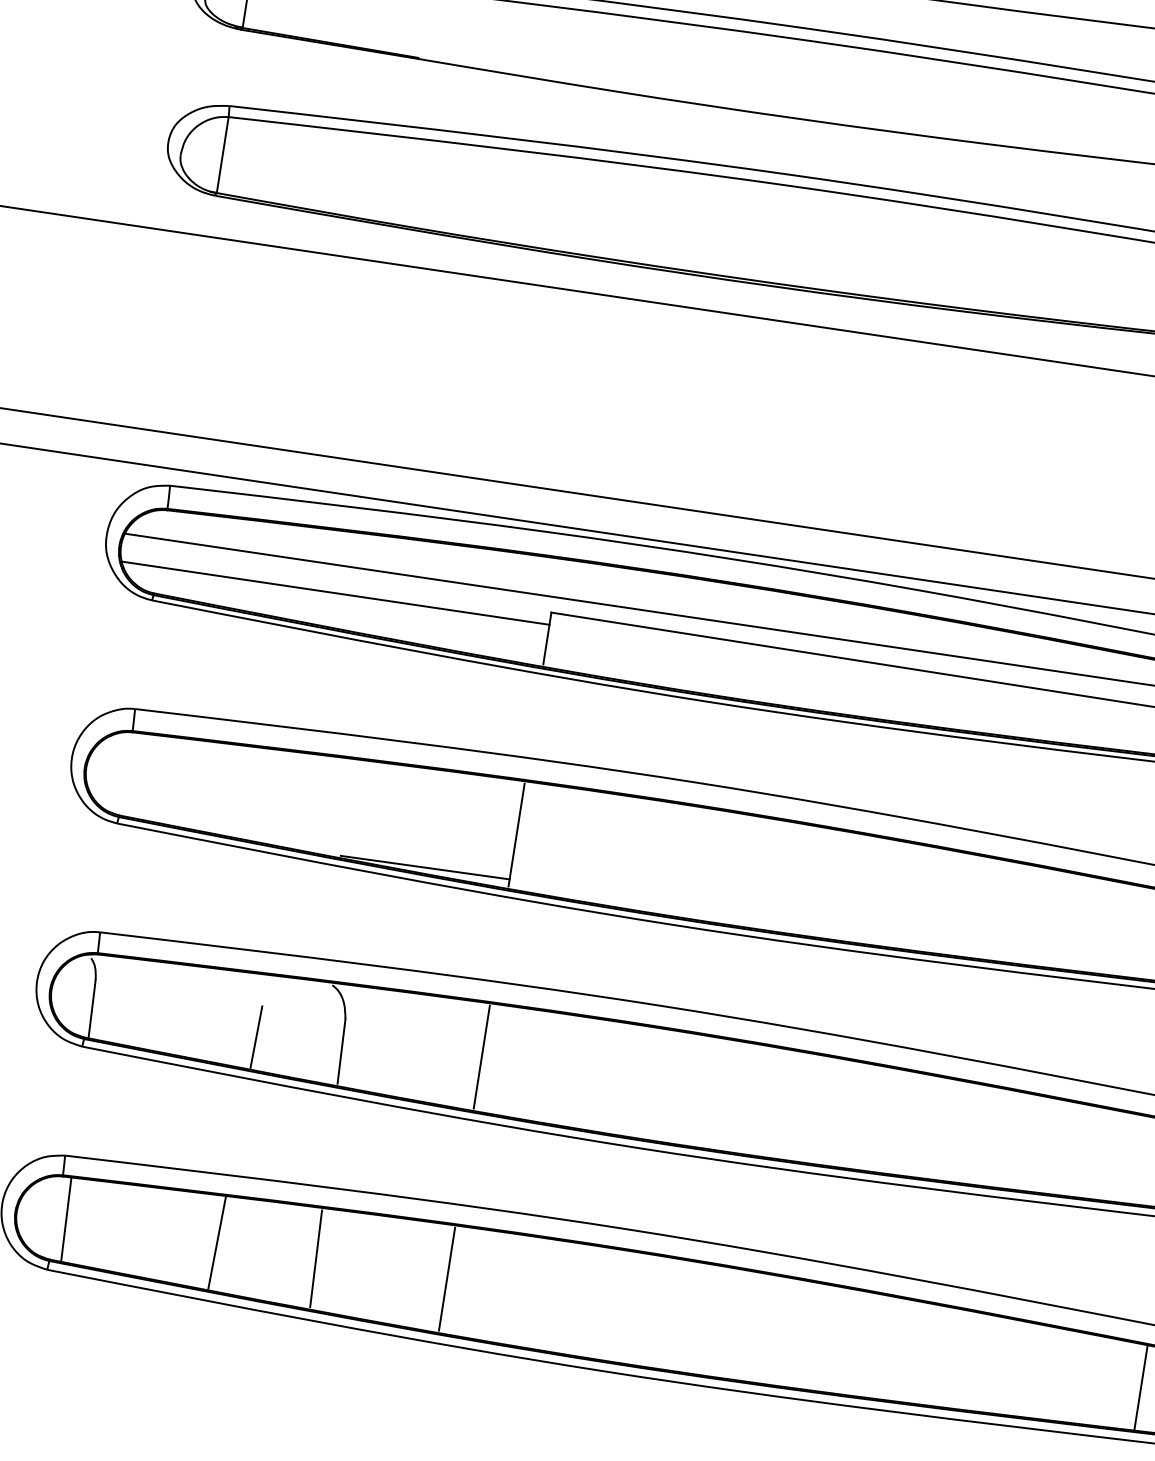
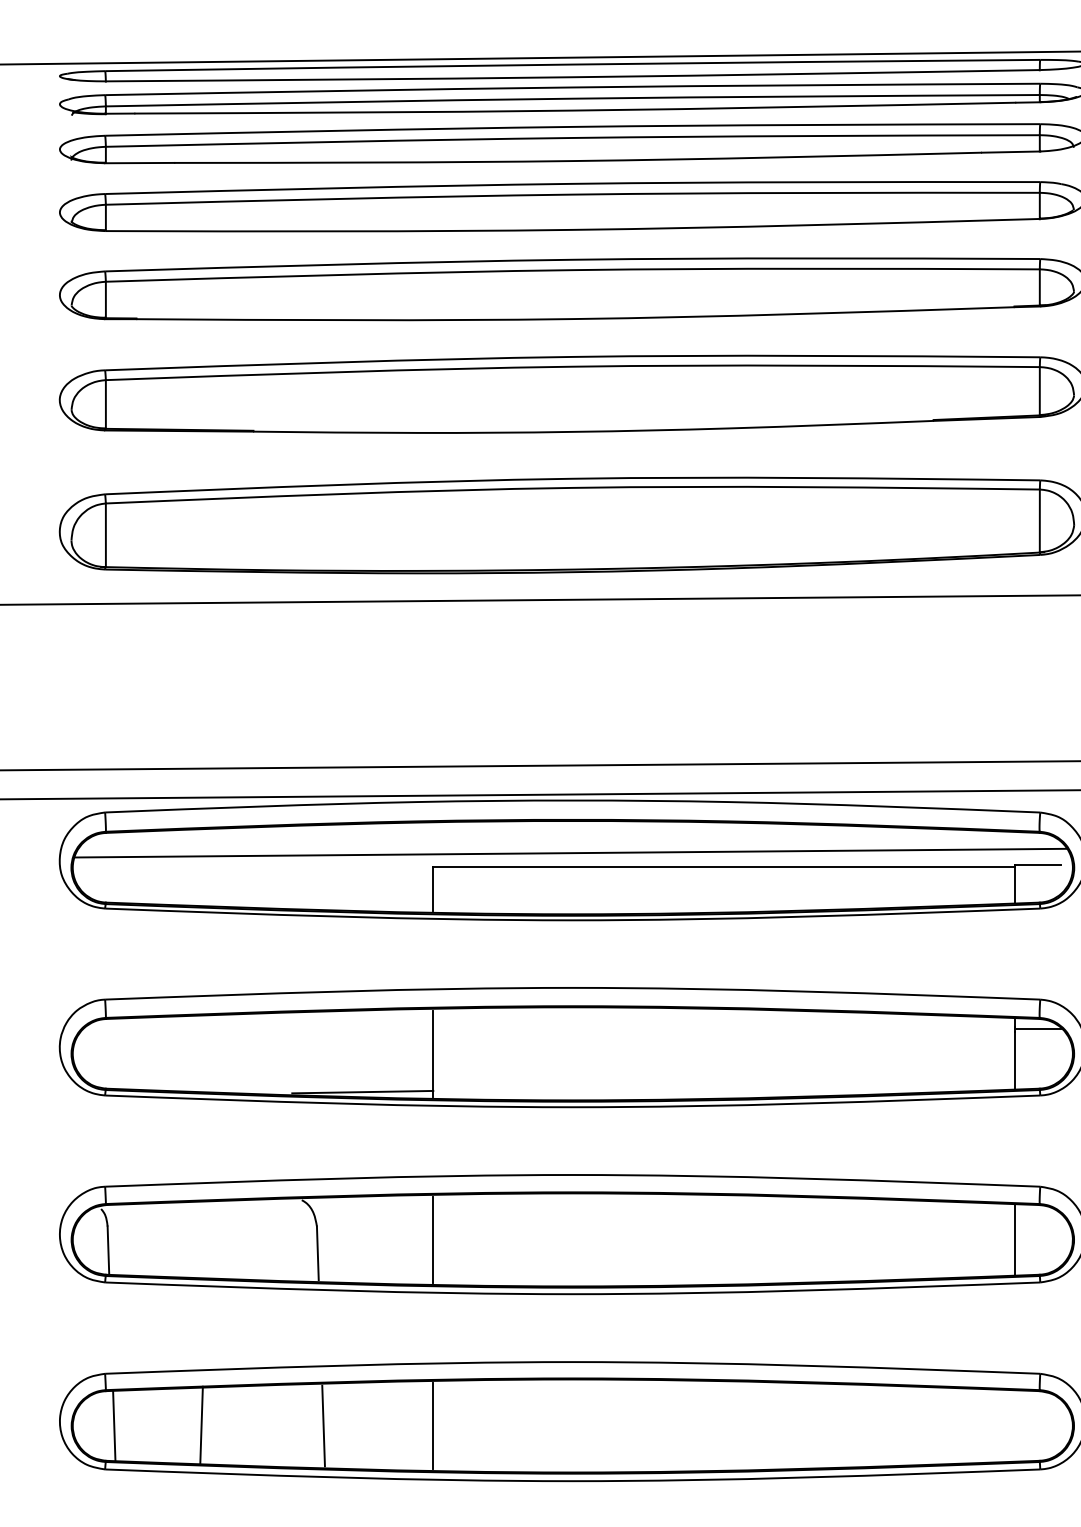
line: (335, 592) -> (254, 878), removed
line: (256, 1037) -> (246, 1252), removed
line: (217, 1242) -> (201, 1424), moved
line: (1140, 1387) -> (1014, 1425), removed

